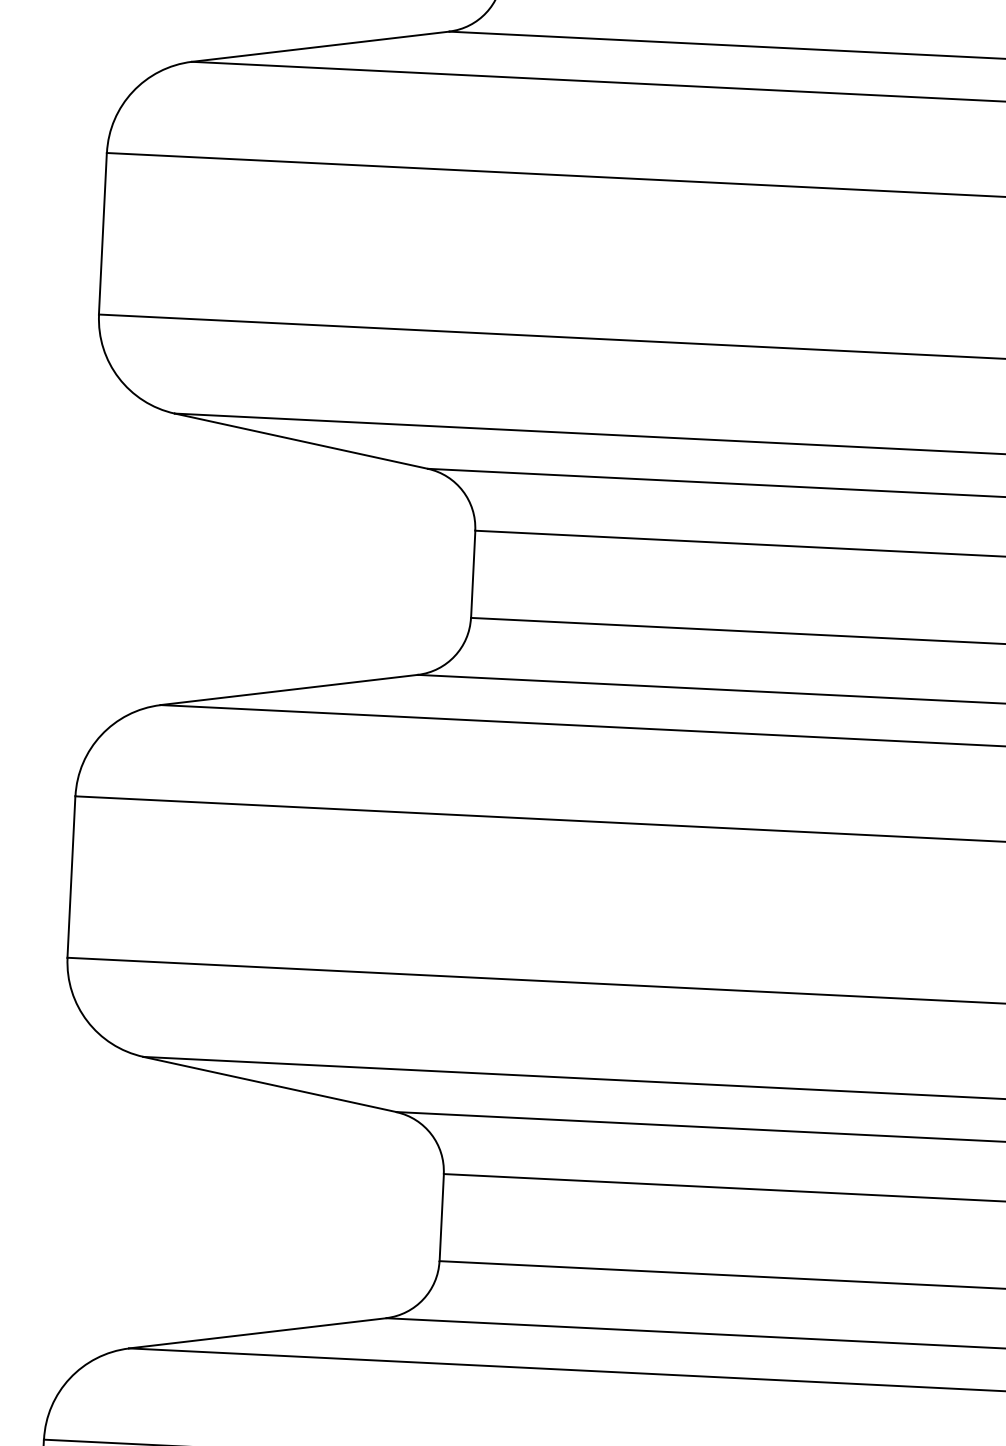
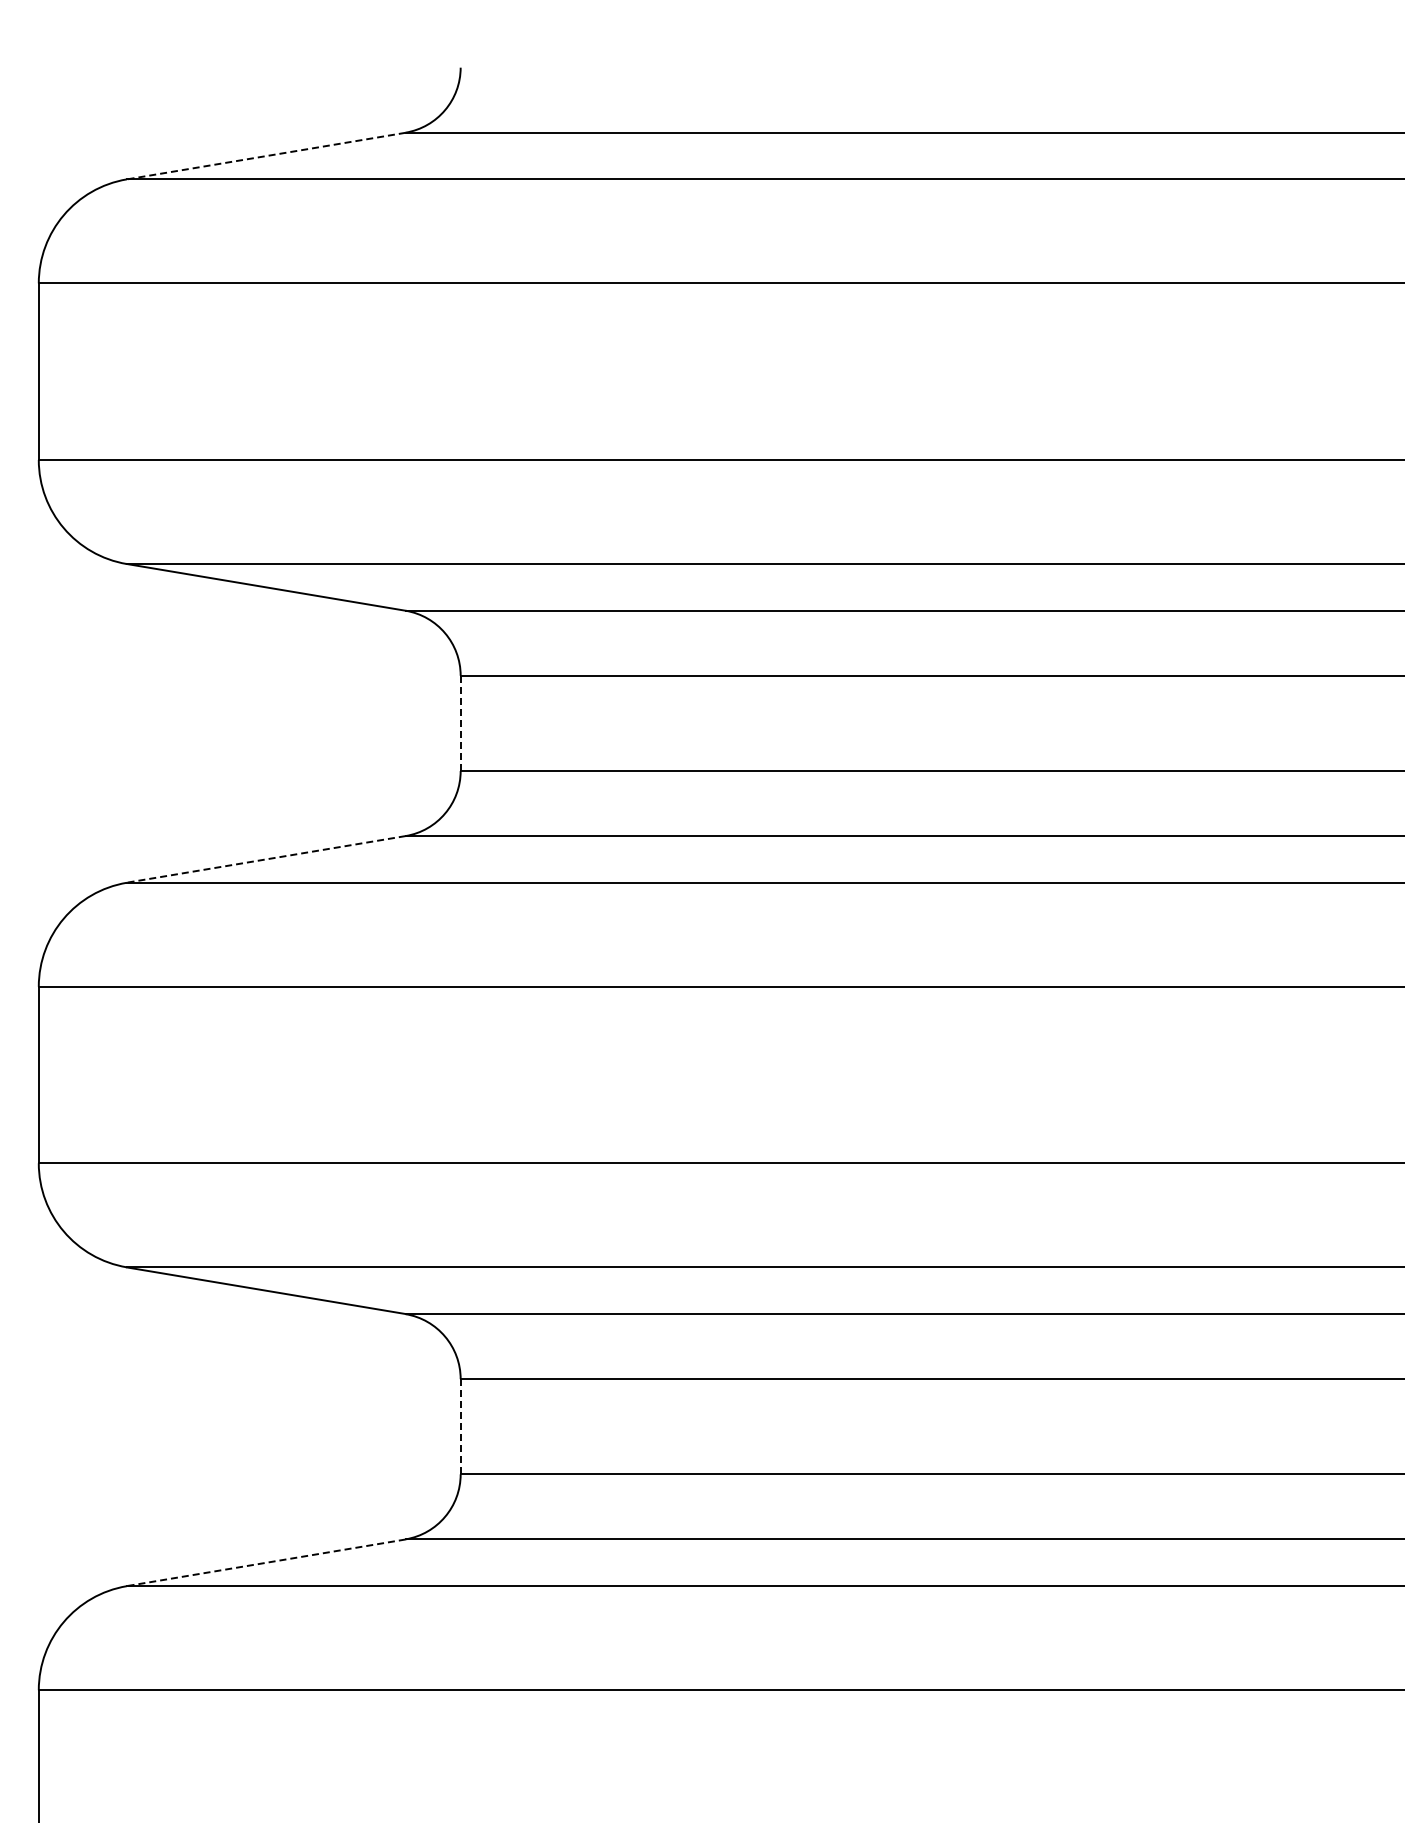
line: (319, 47) -> (265, 156), solid -> dashed
line: (472, 574) -> (460, 723), solid -> dashed
line: (288, 690) -> (265, 859), solid -> dashed
line: (441, 1217) -> (460, 1426), solid -> dashed
line: (257, 1333) -> (265, 1562), solid -> dashed

